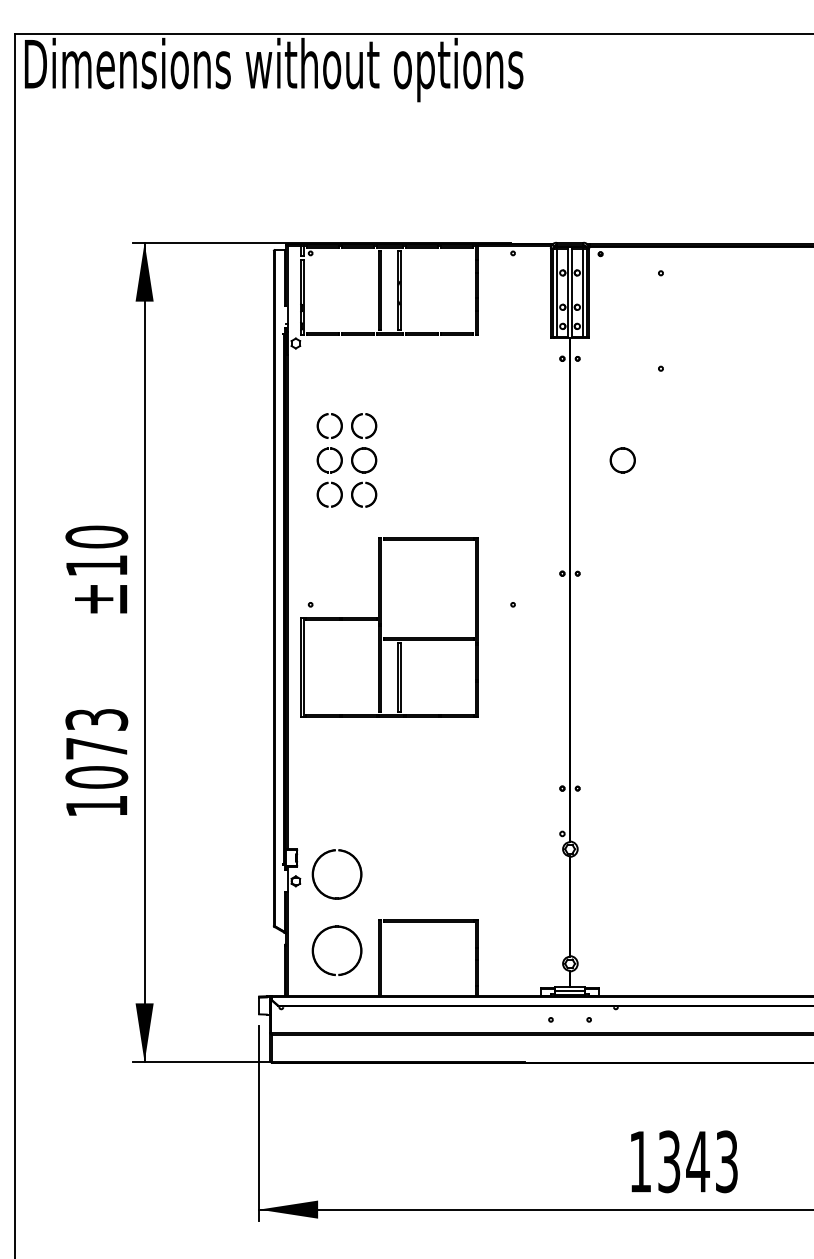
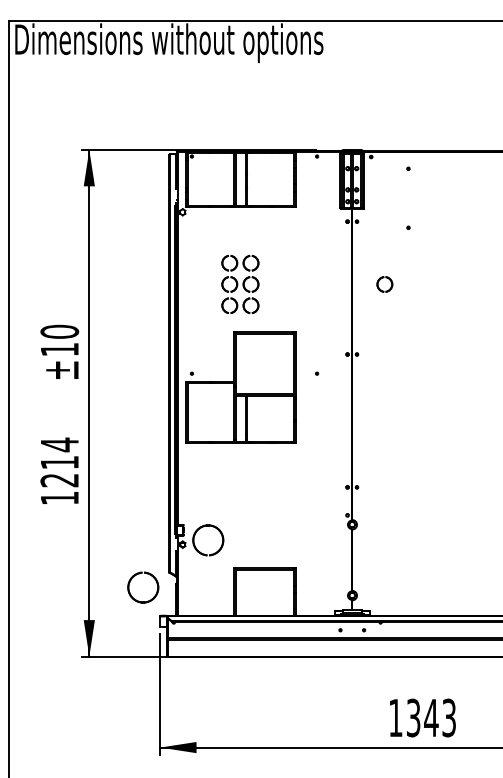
part: (347, 458) -> (240, 283), moved
text: (96, 748) -> (59, 462), 1073 -> 1214
part: (358, 945) -> (156, 584), moved

